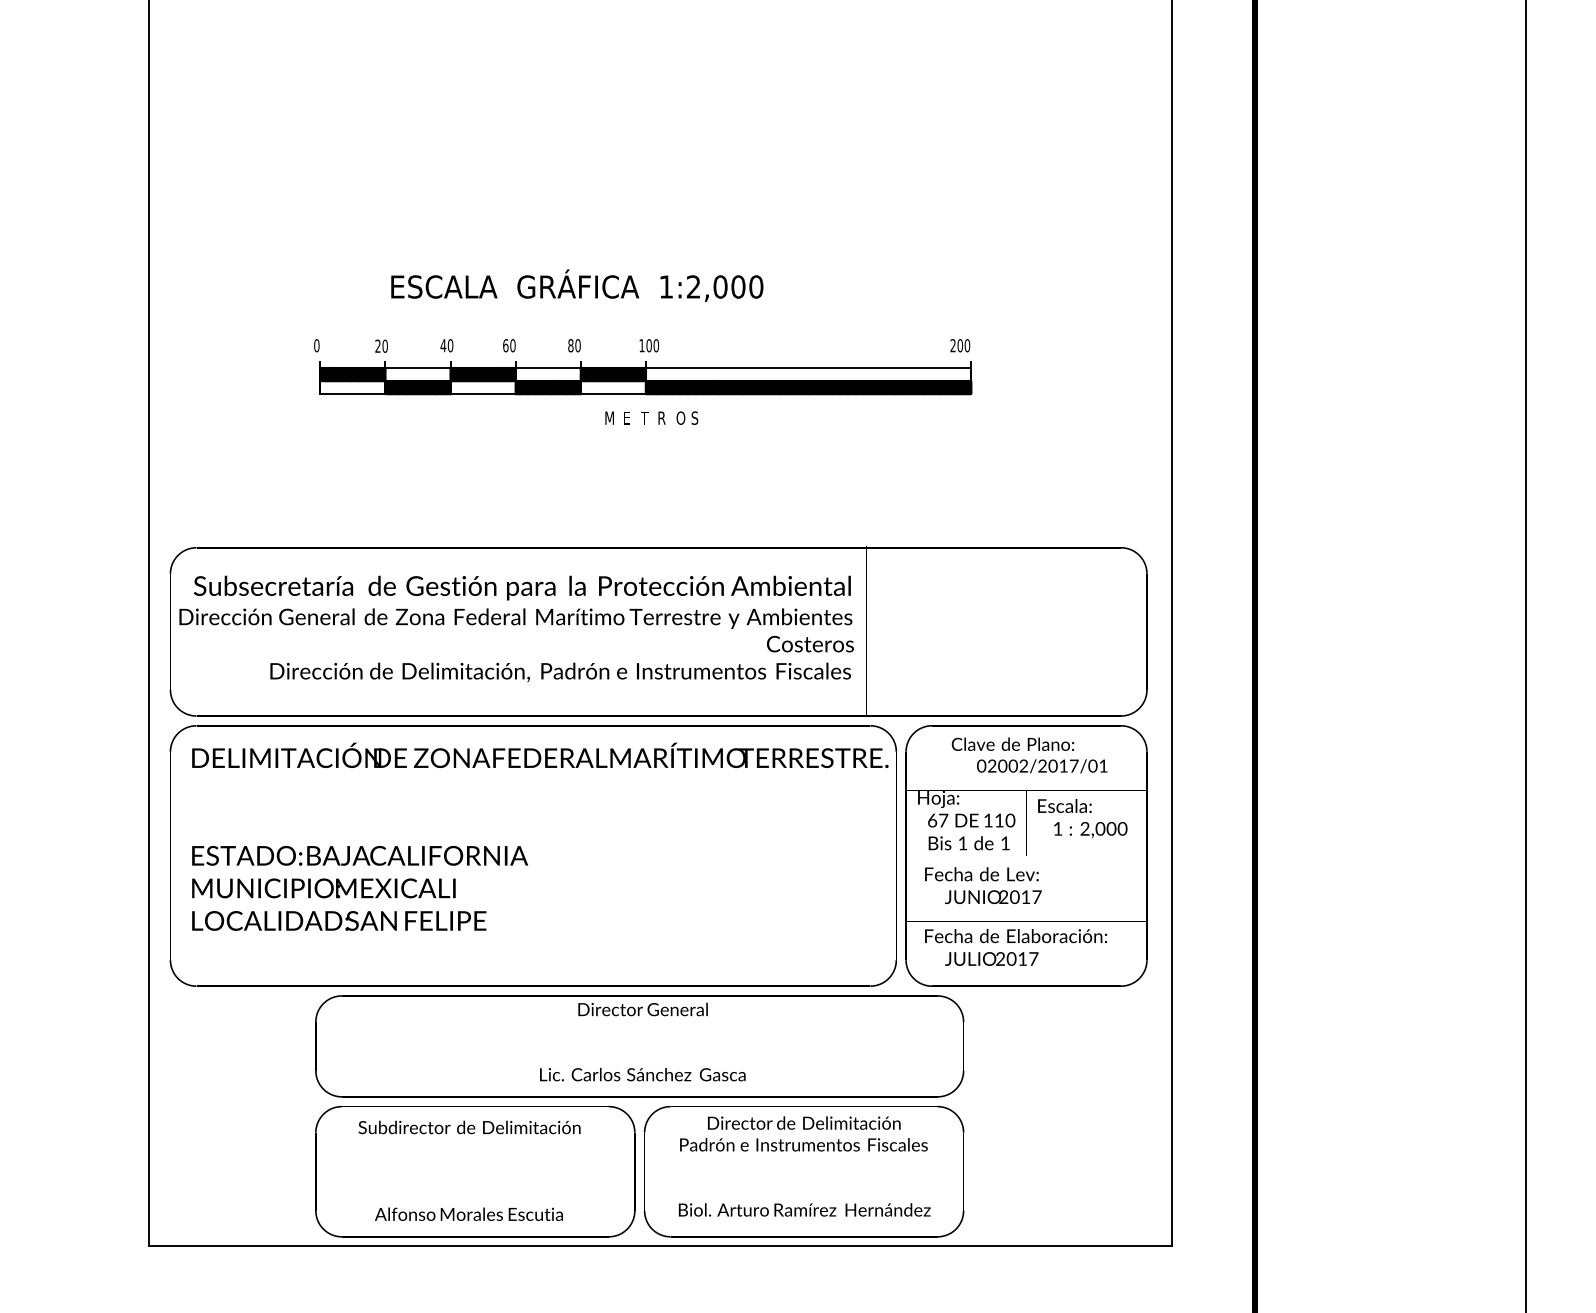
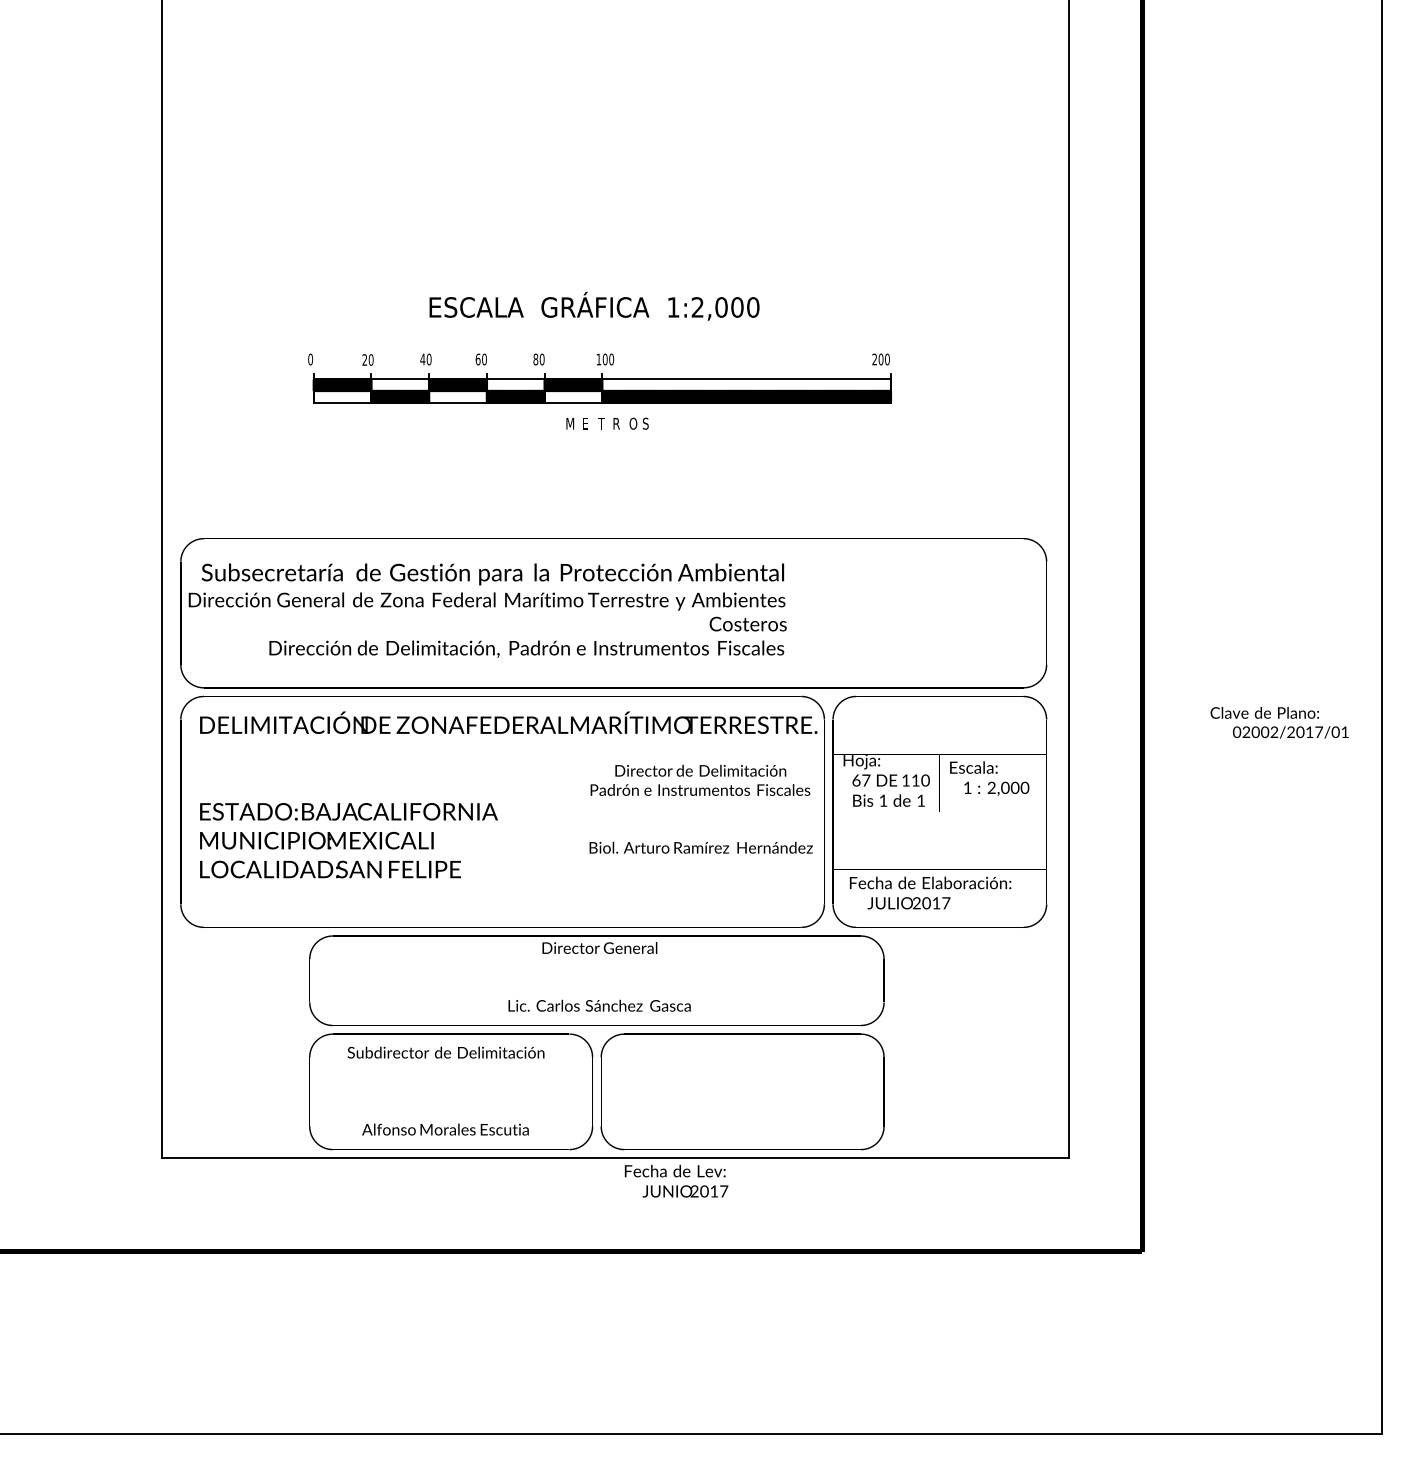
text: (577, 284) -> (594, 305), moved
text: (1029, 755) -> (1279, 722), moved
text: (983, 884) -> (676, 1180), moved
text: (803, 1165) -> (700, 808), moved

